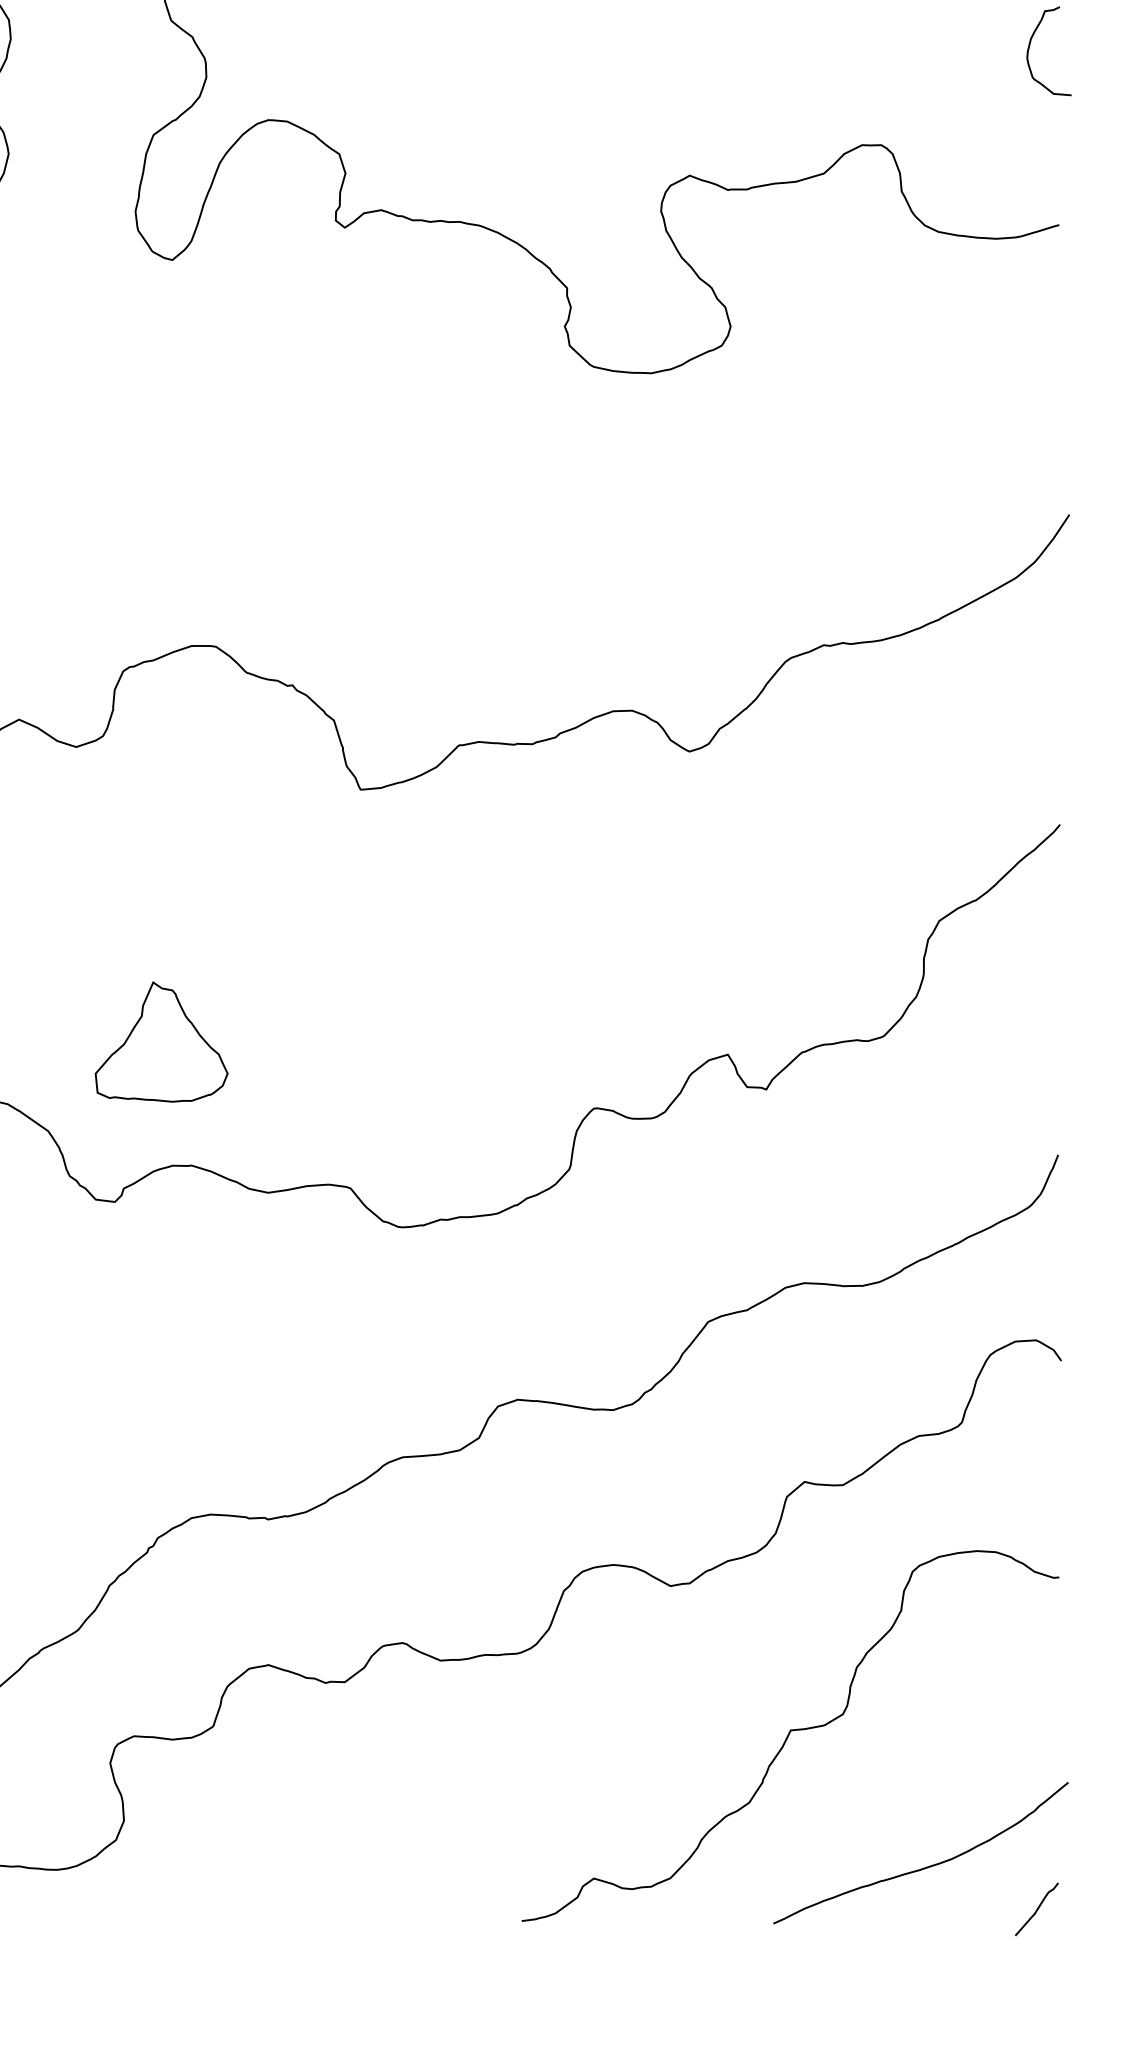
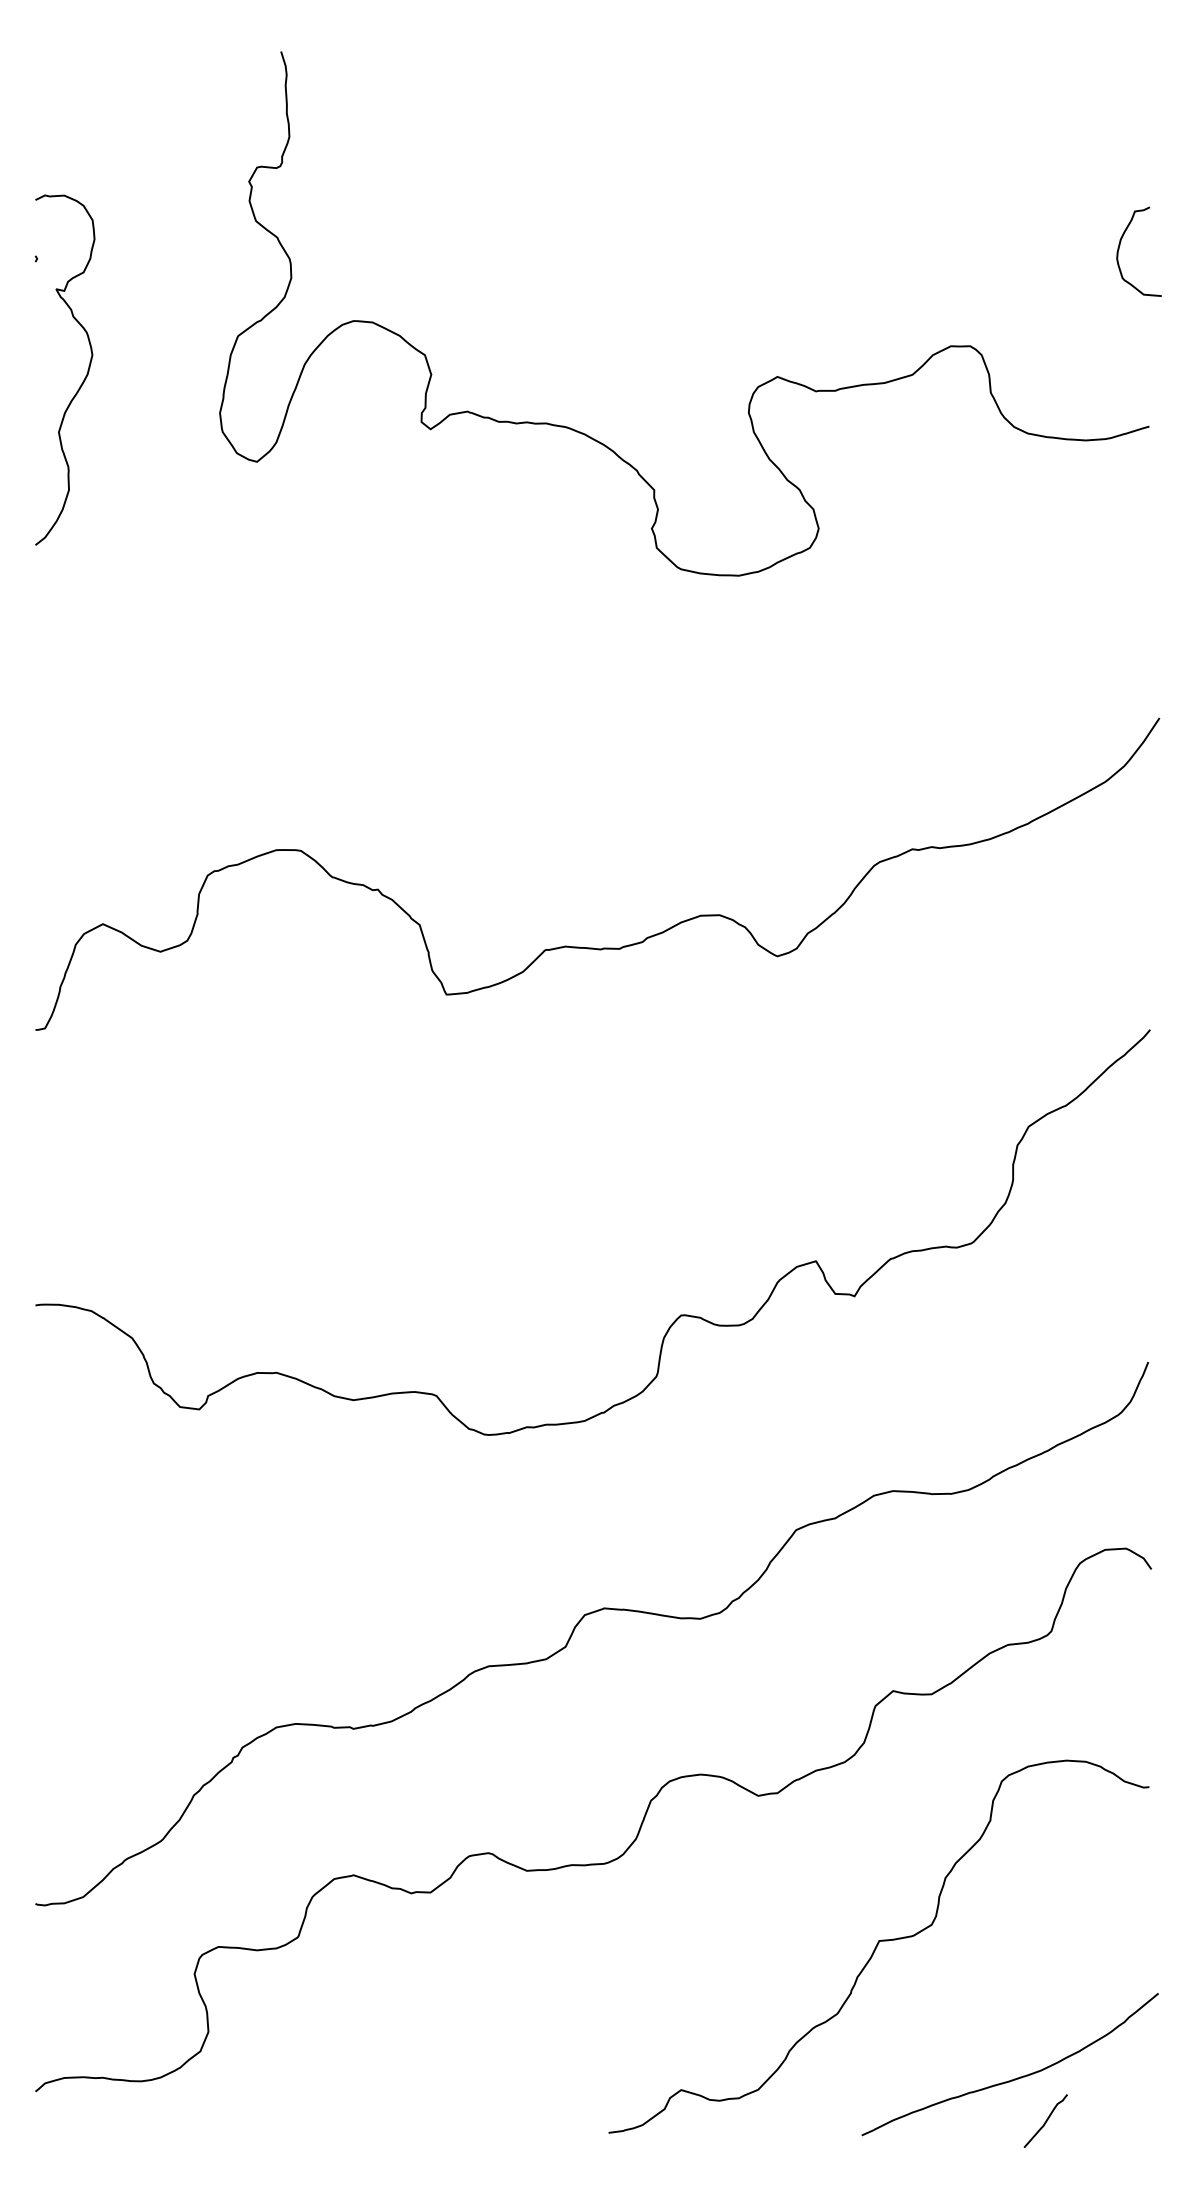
part: (161, 1042) -> (246, 1248), removed
curve: (1036, 1908) -> (1045, 2120), moved

